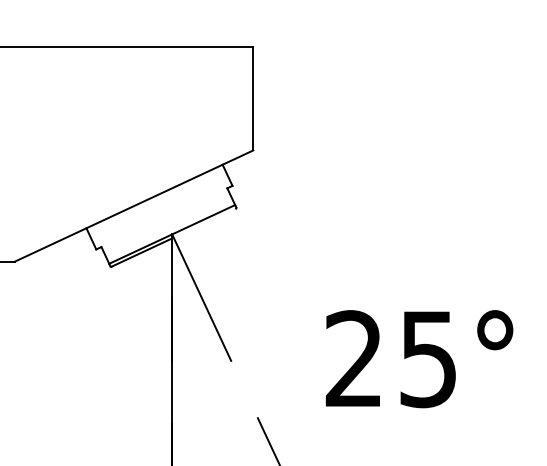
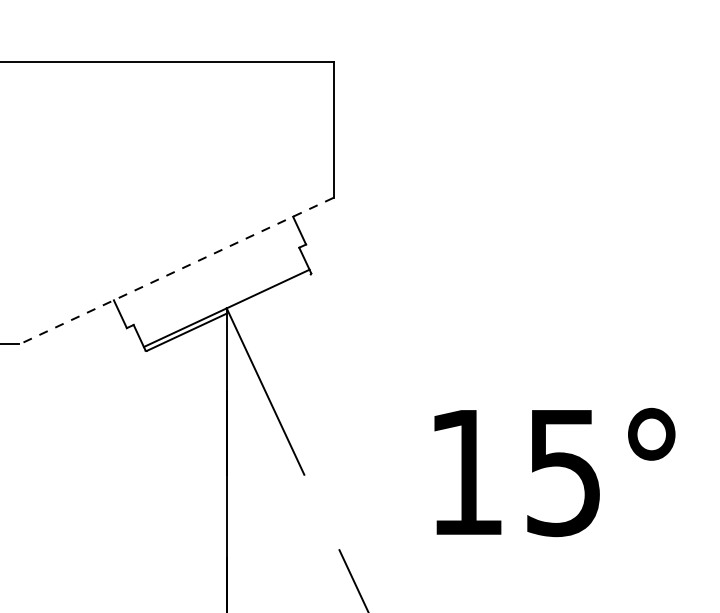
line: (133, 206) -> (175, 271), solid -> dashed
text: (352, 358) -> (463, 471), 25° -> 15°

